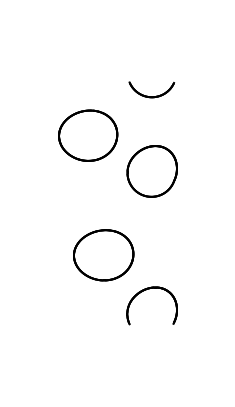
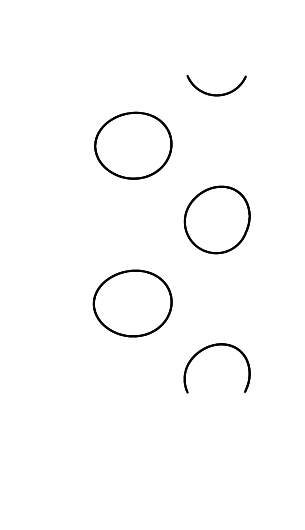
part: (151, 171) -> (216, 220), moved
part: (103, 255) -> (132, 303), moved

